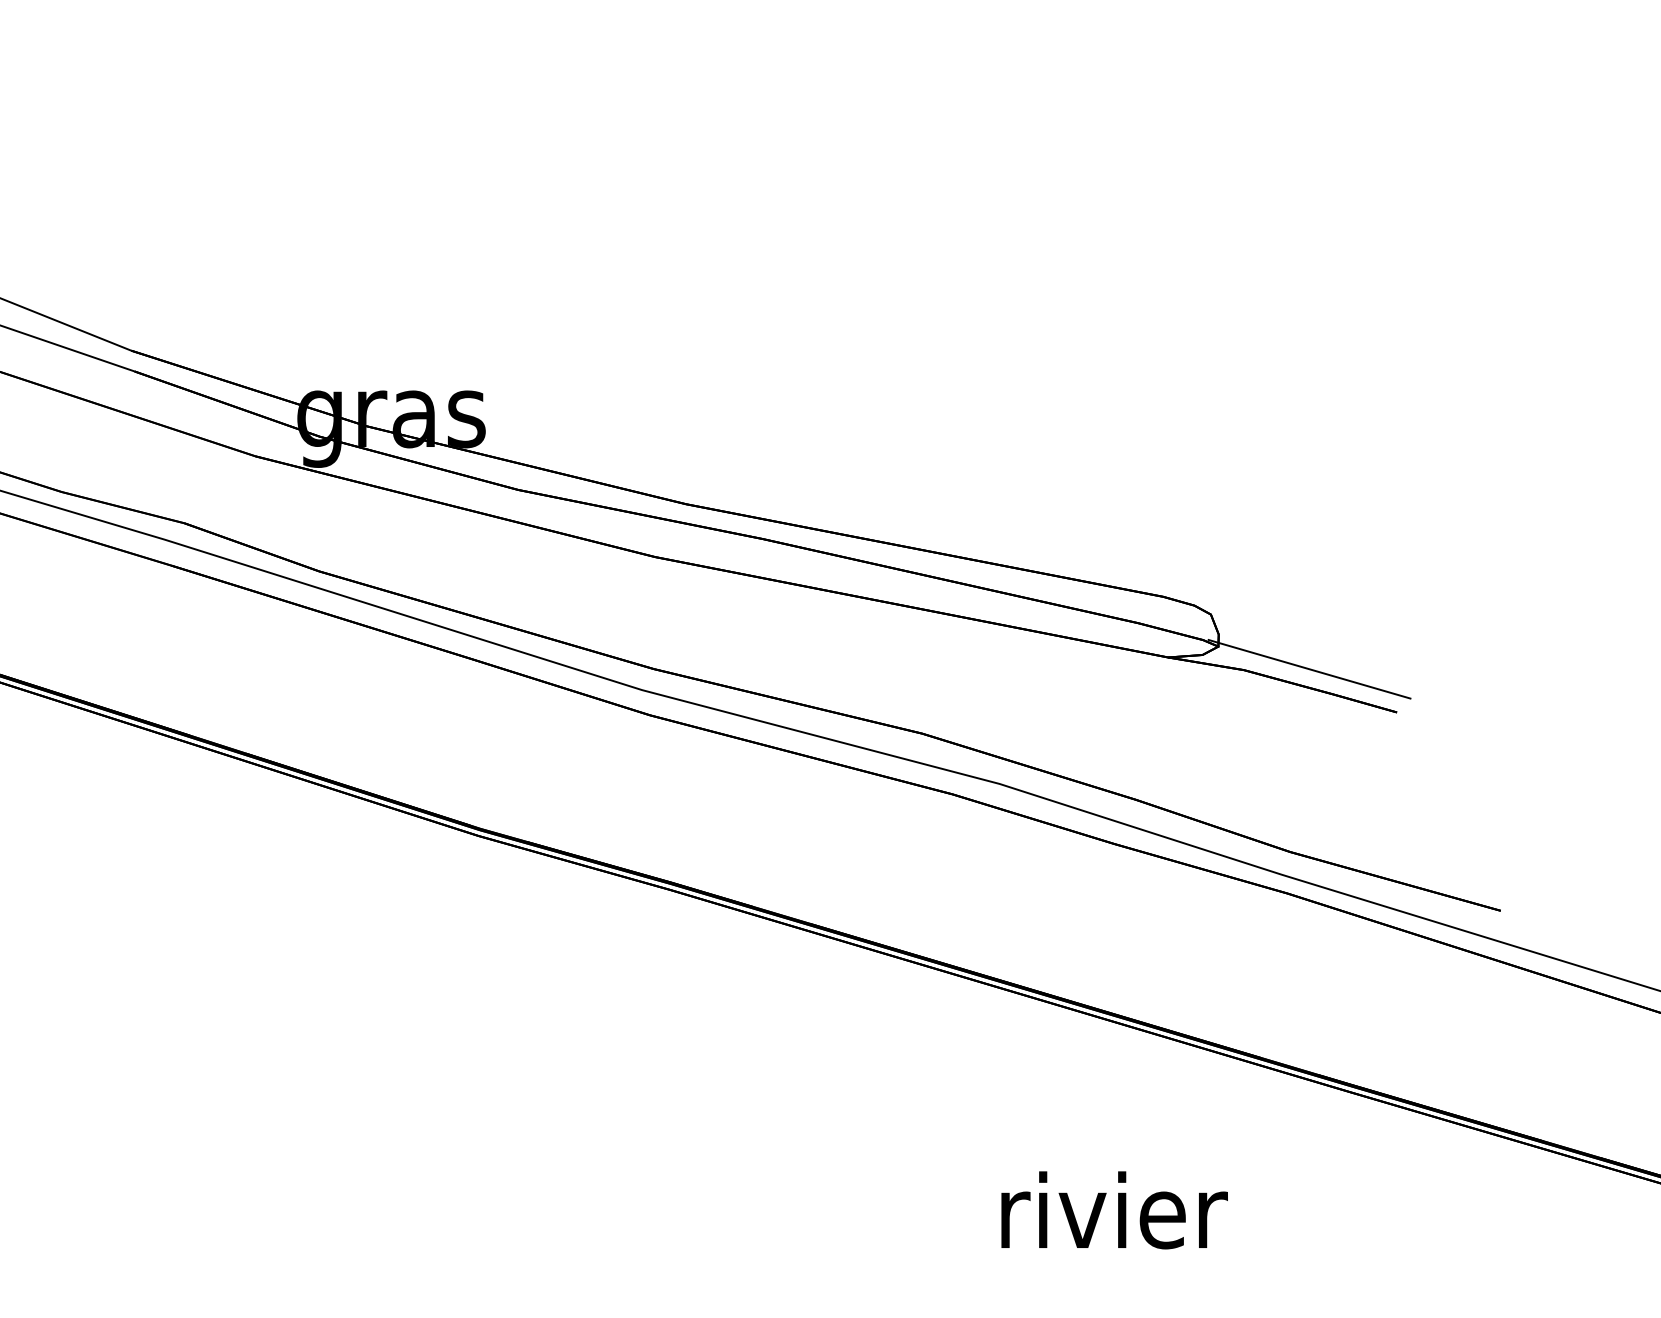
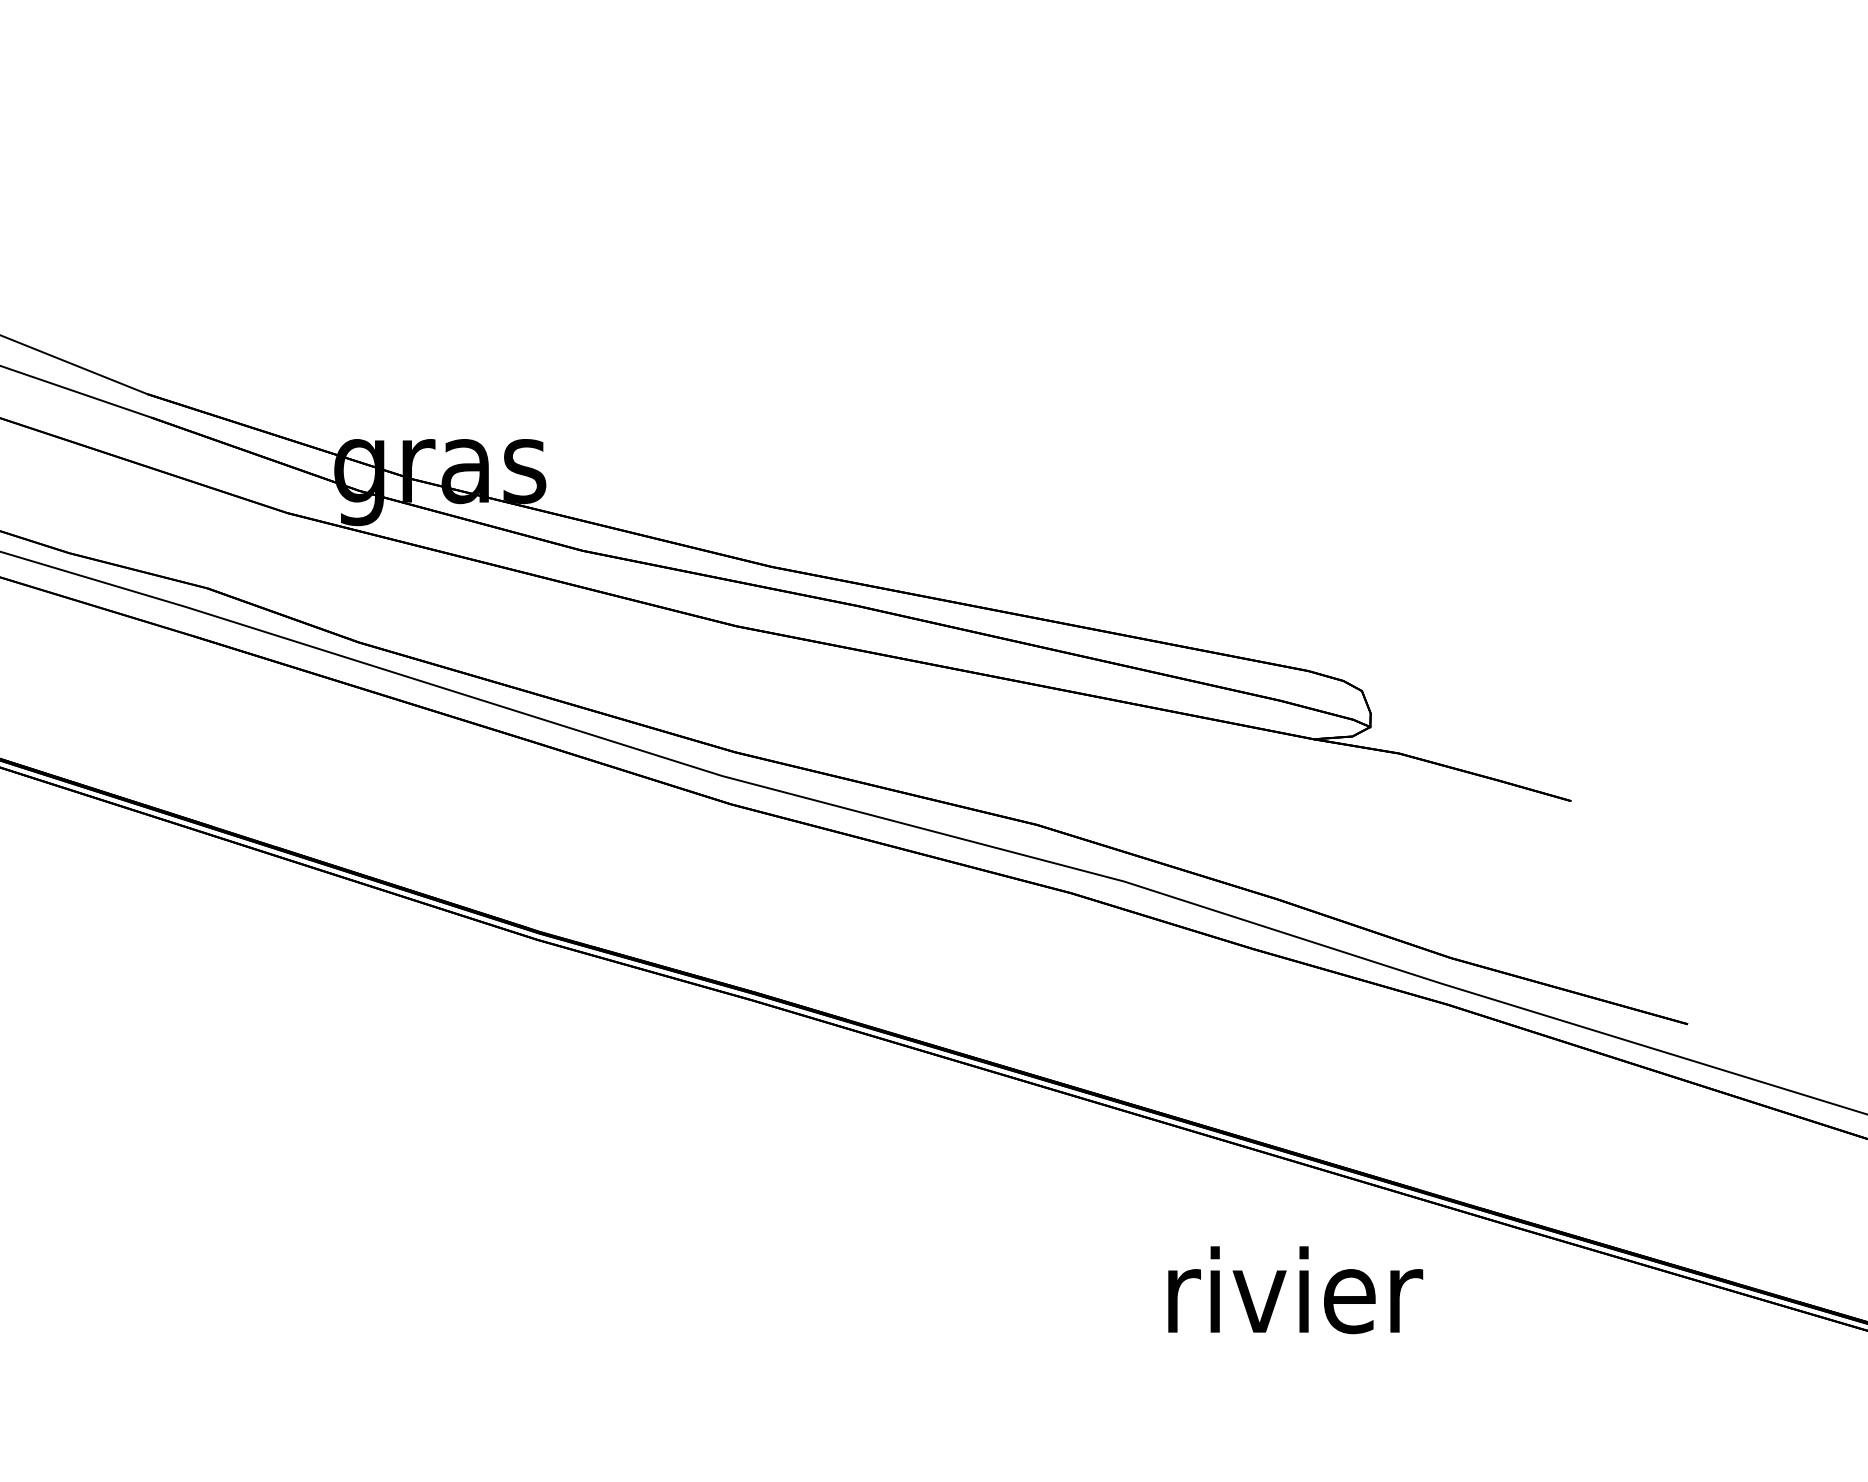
line: (1309, 669) -> (1472, 752), removed
text: (1114, 1210) -> (1295, 1290), moved

